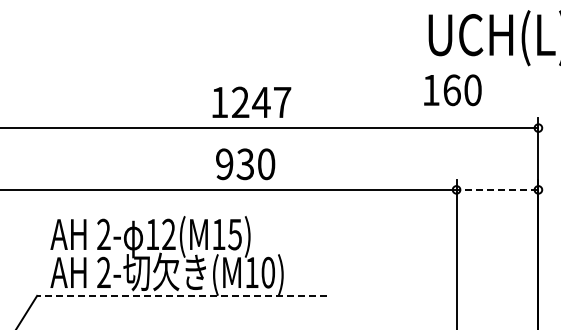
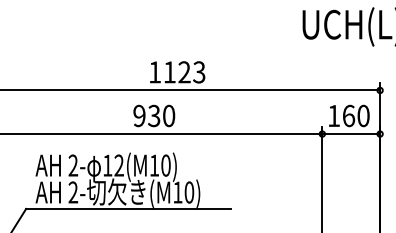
text: (452, 90) -> (349, 116), moved
text: (261, 102) -> (184, 72), 1247 -> 1123
text: (245, 164) -> (154, 116), moved
line: (497, 189) -> (351, 133), dashed -> solid
text: (234, 234) -> (165, 165), 12(M15) -> 12(M10)
line: (181, 295) -> (128, 208), dashed -> solid

